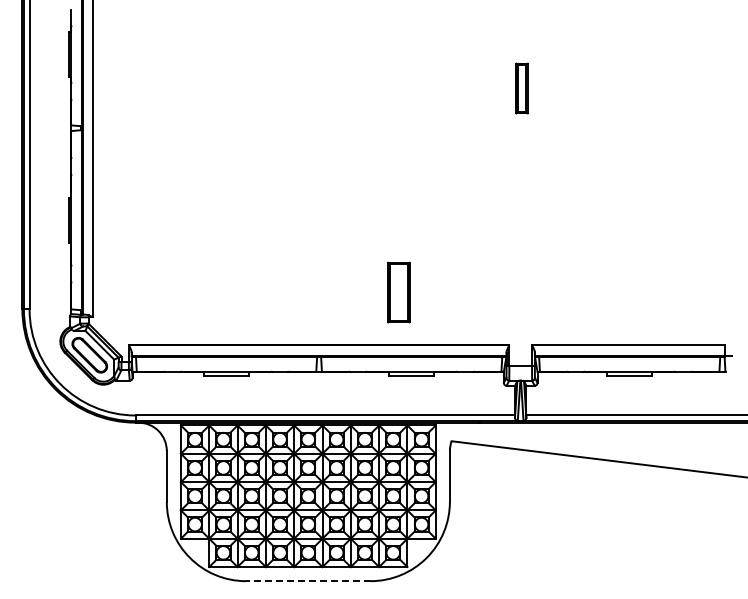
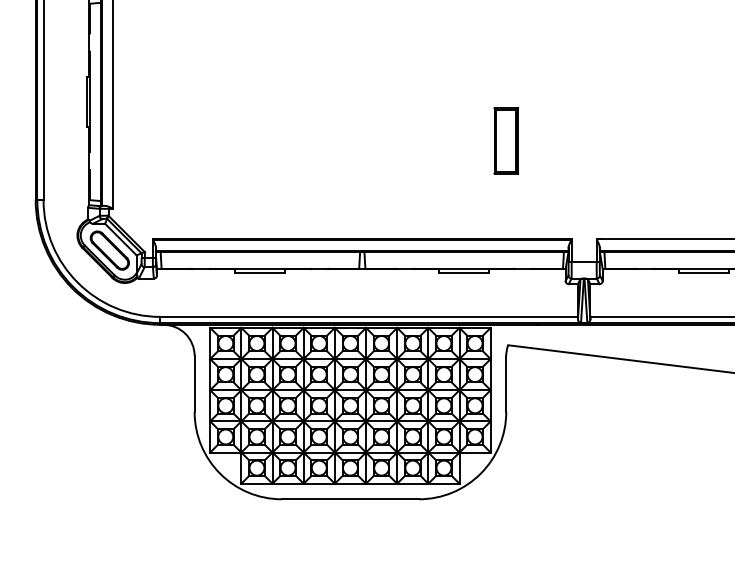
part: (398, 292) -> (505, 140), moved
line: (307, 581) -> (349, 499), dashed -> solid

